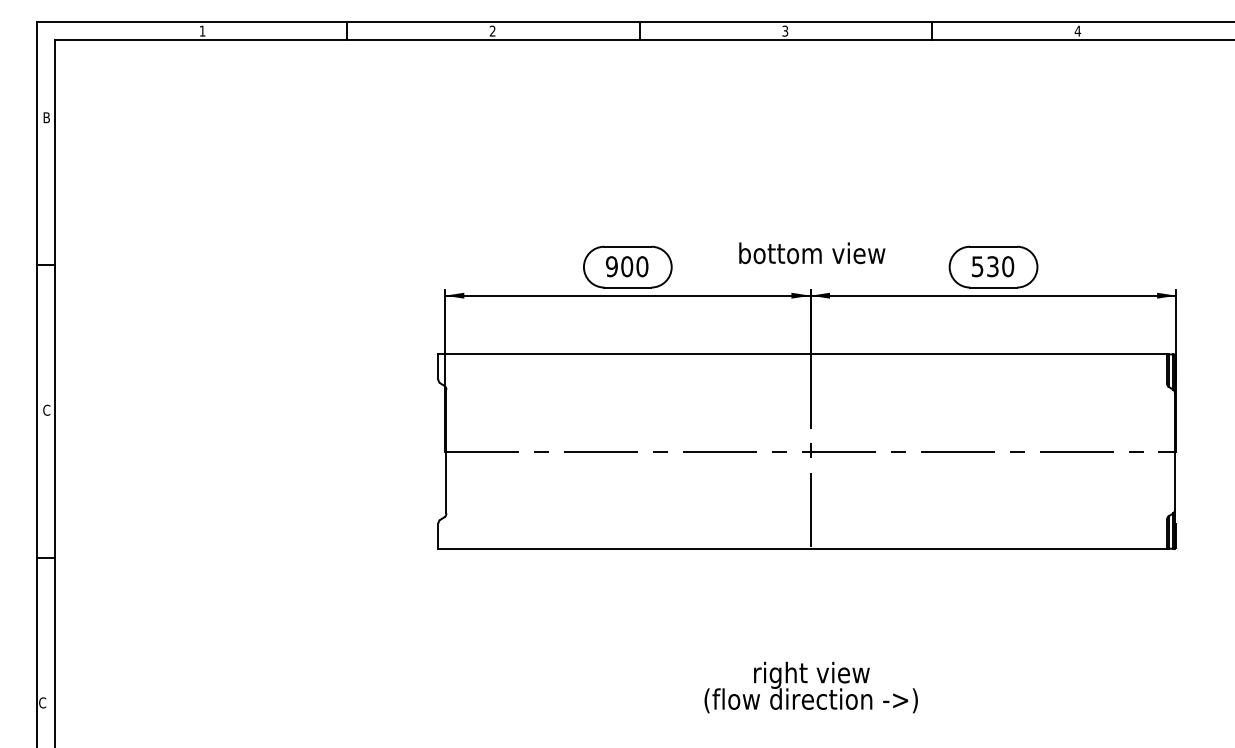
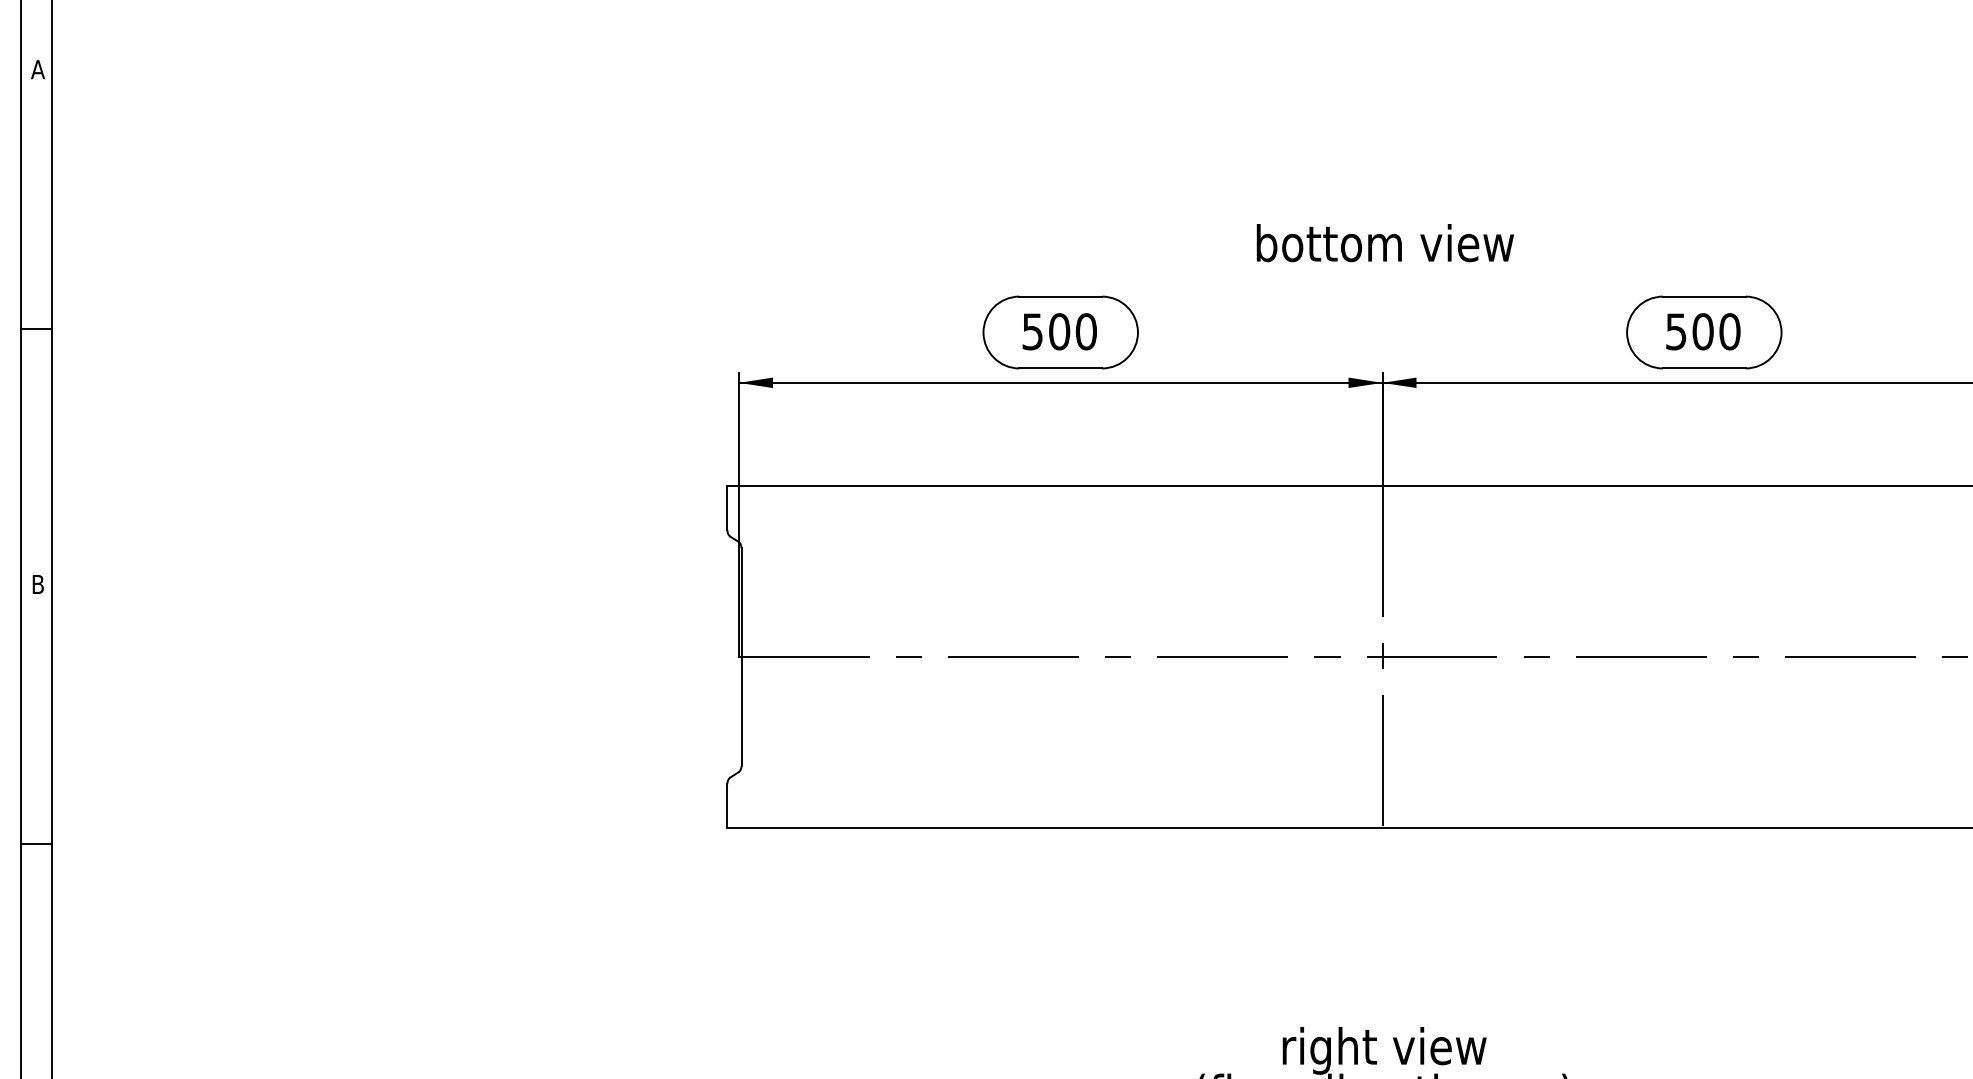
text: (46, 117) -> (37, 69), B -> A
text: (812, 253) -> (1385, 243), moved
text: (611, 266) -> (1031, 331), 900 -> 500
text: (992, 266) -> (1702, 331), 530 -> 500
text: (46, 409) -> (37, 583), C -> B

